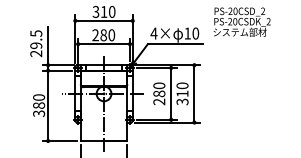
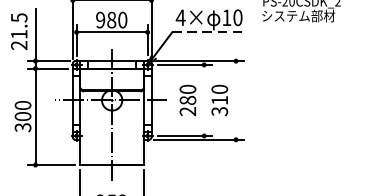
text: (95, 35) -> (100, 20), 280 -> 980
line: (175, 44) -> (210, 32), solid -> dashed
text: (36, 45) -> (19, 34), 29.5 -> 21.5
line: (171, 93) -> (204, 99), removed
line: (194, 93) -> (236, 99), removed
text: (38, 105) -> (22, 116), 380 -> 300

